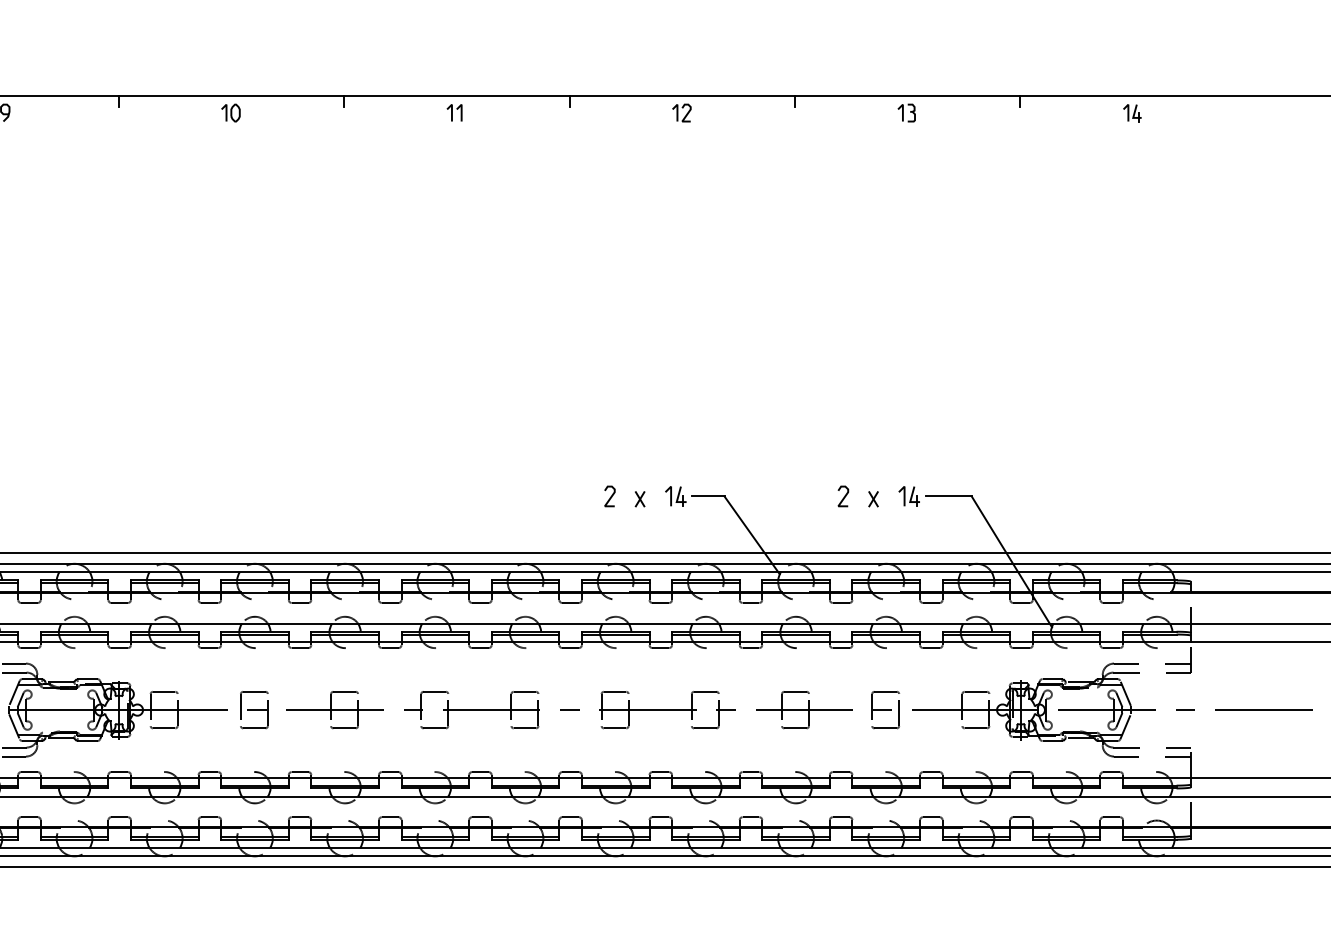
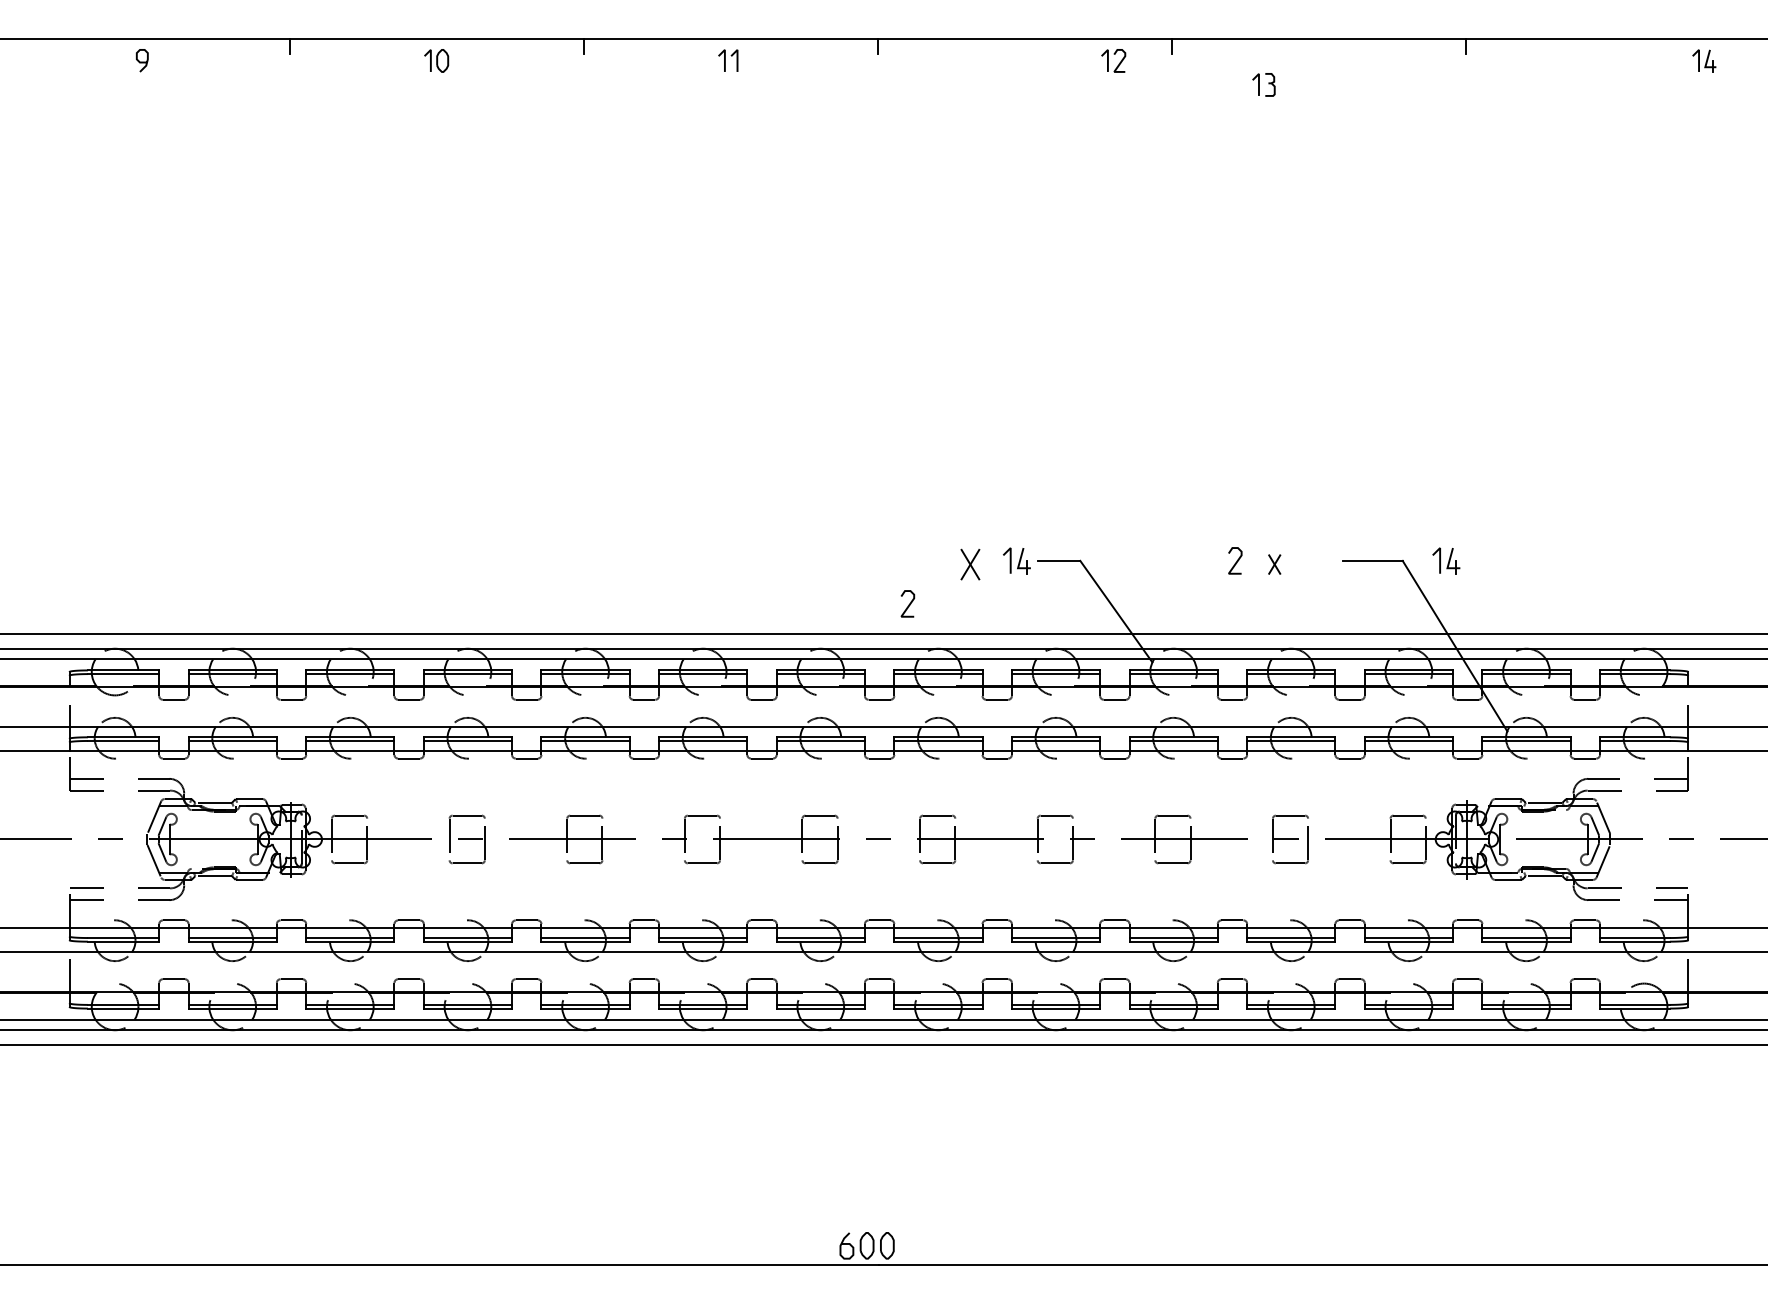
part: (681, 112) -> (1113, 60), moved
part: (906, 112) -> (1263, 84), moved
part: (1132, 112) -> (1704, 60), moved
curve: (610, 496) -> (908, 604), moved
part: (909, 496) -> (1446, 560), moved
part: (639, 499) -> (969, 564), size x1.6

